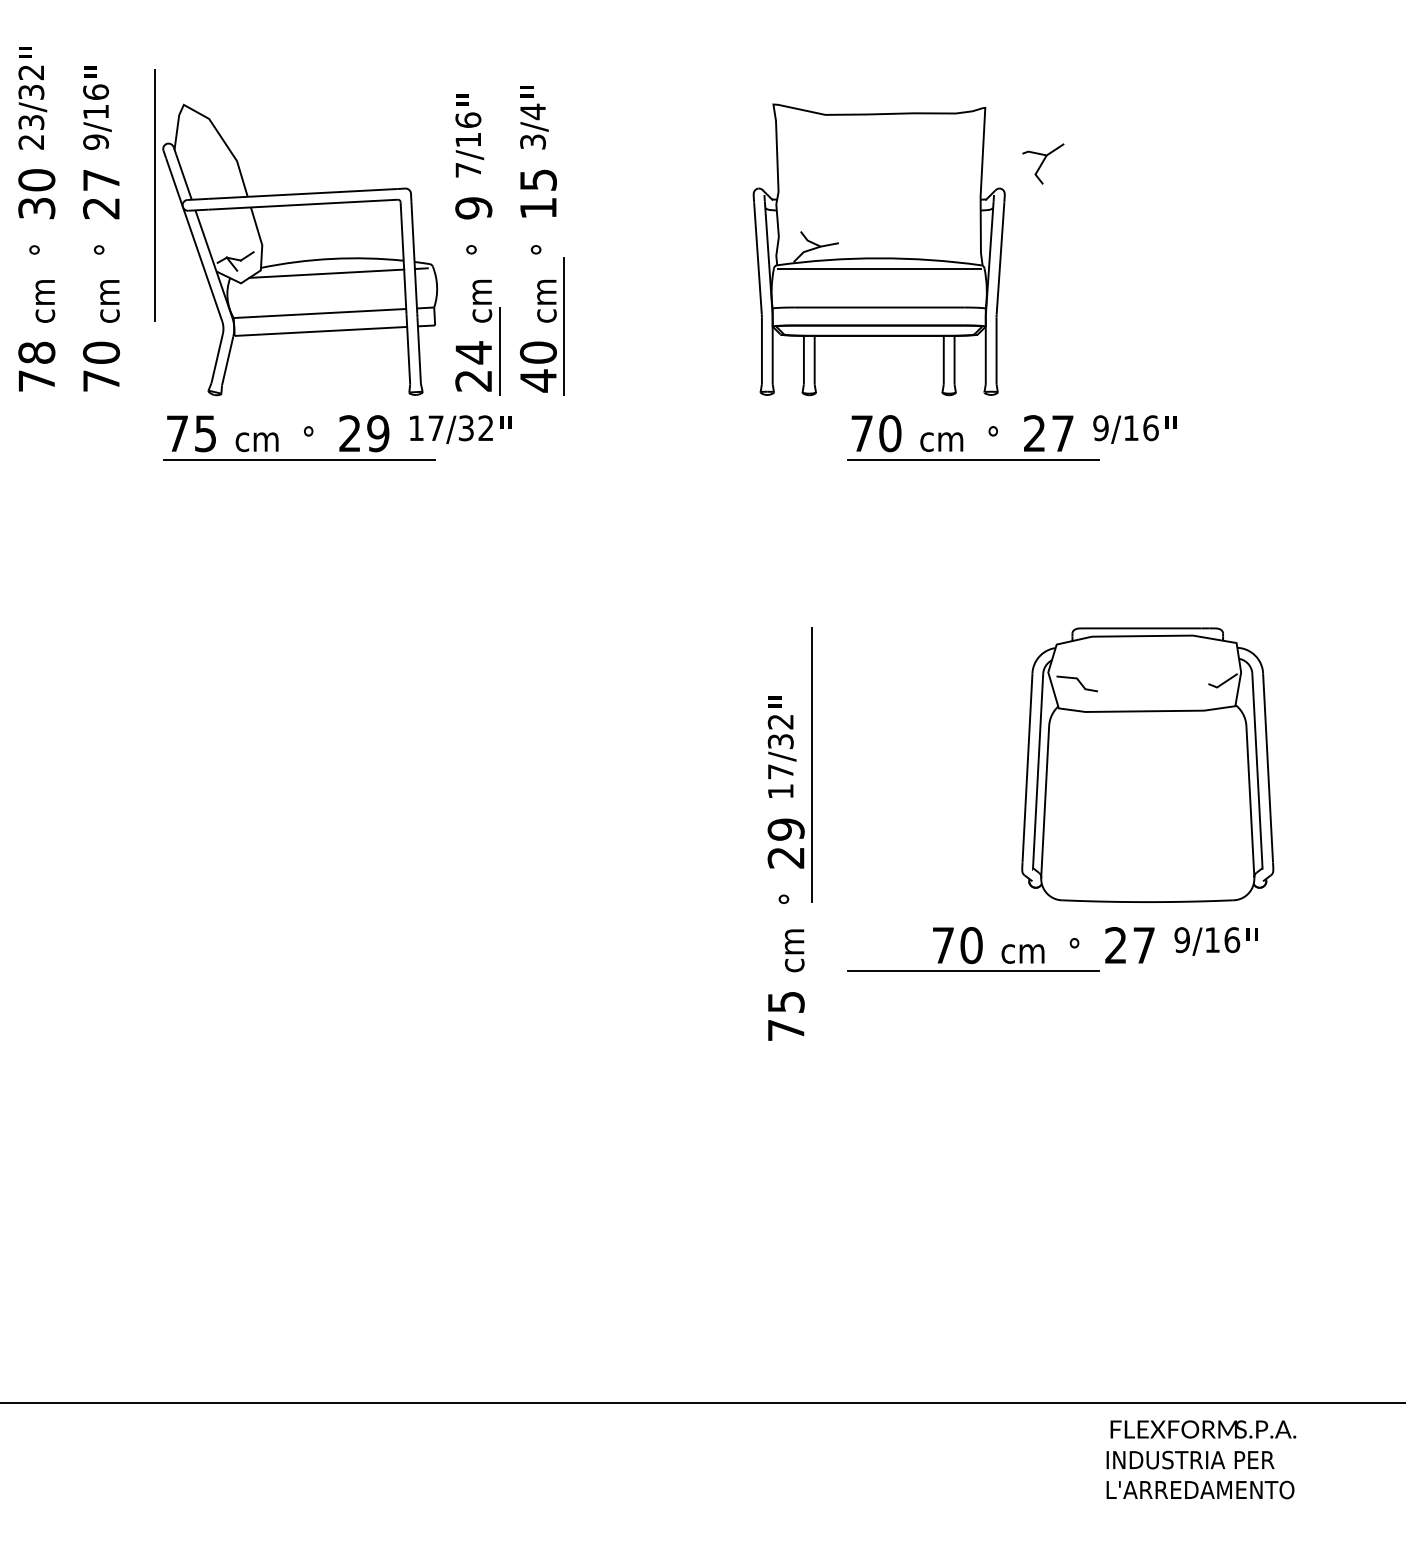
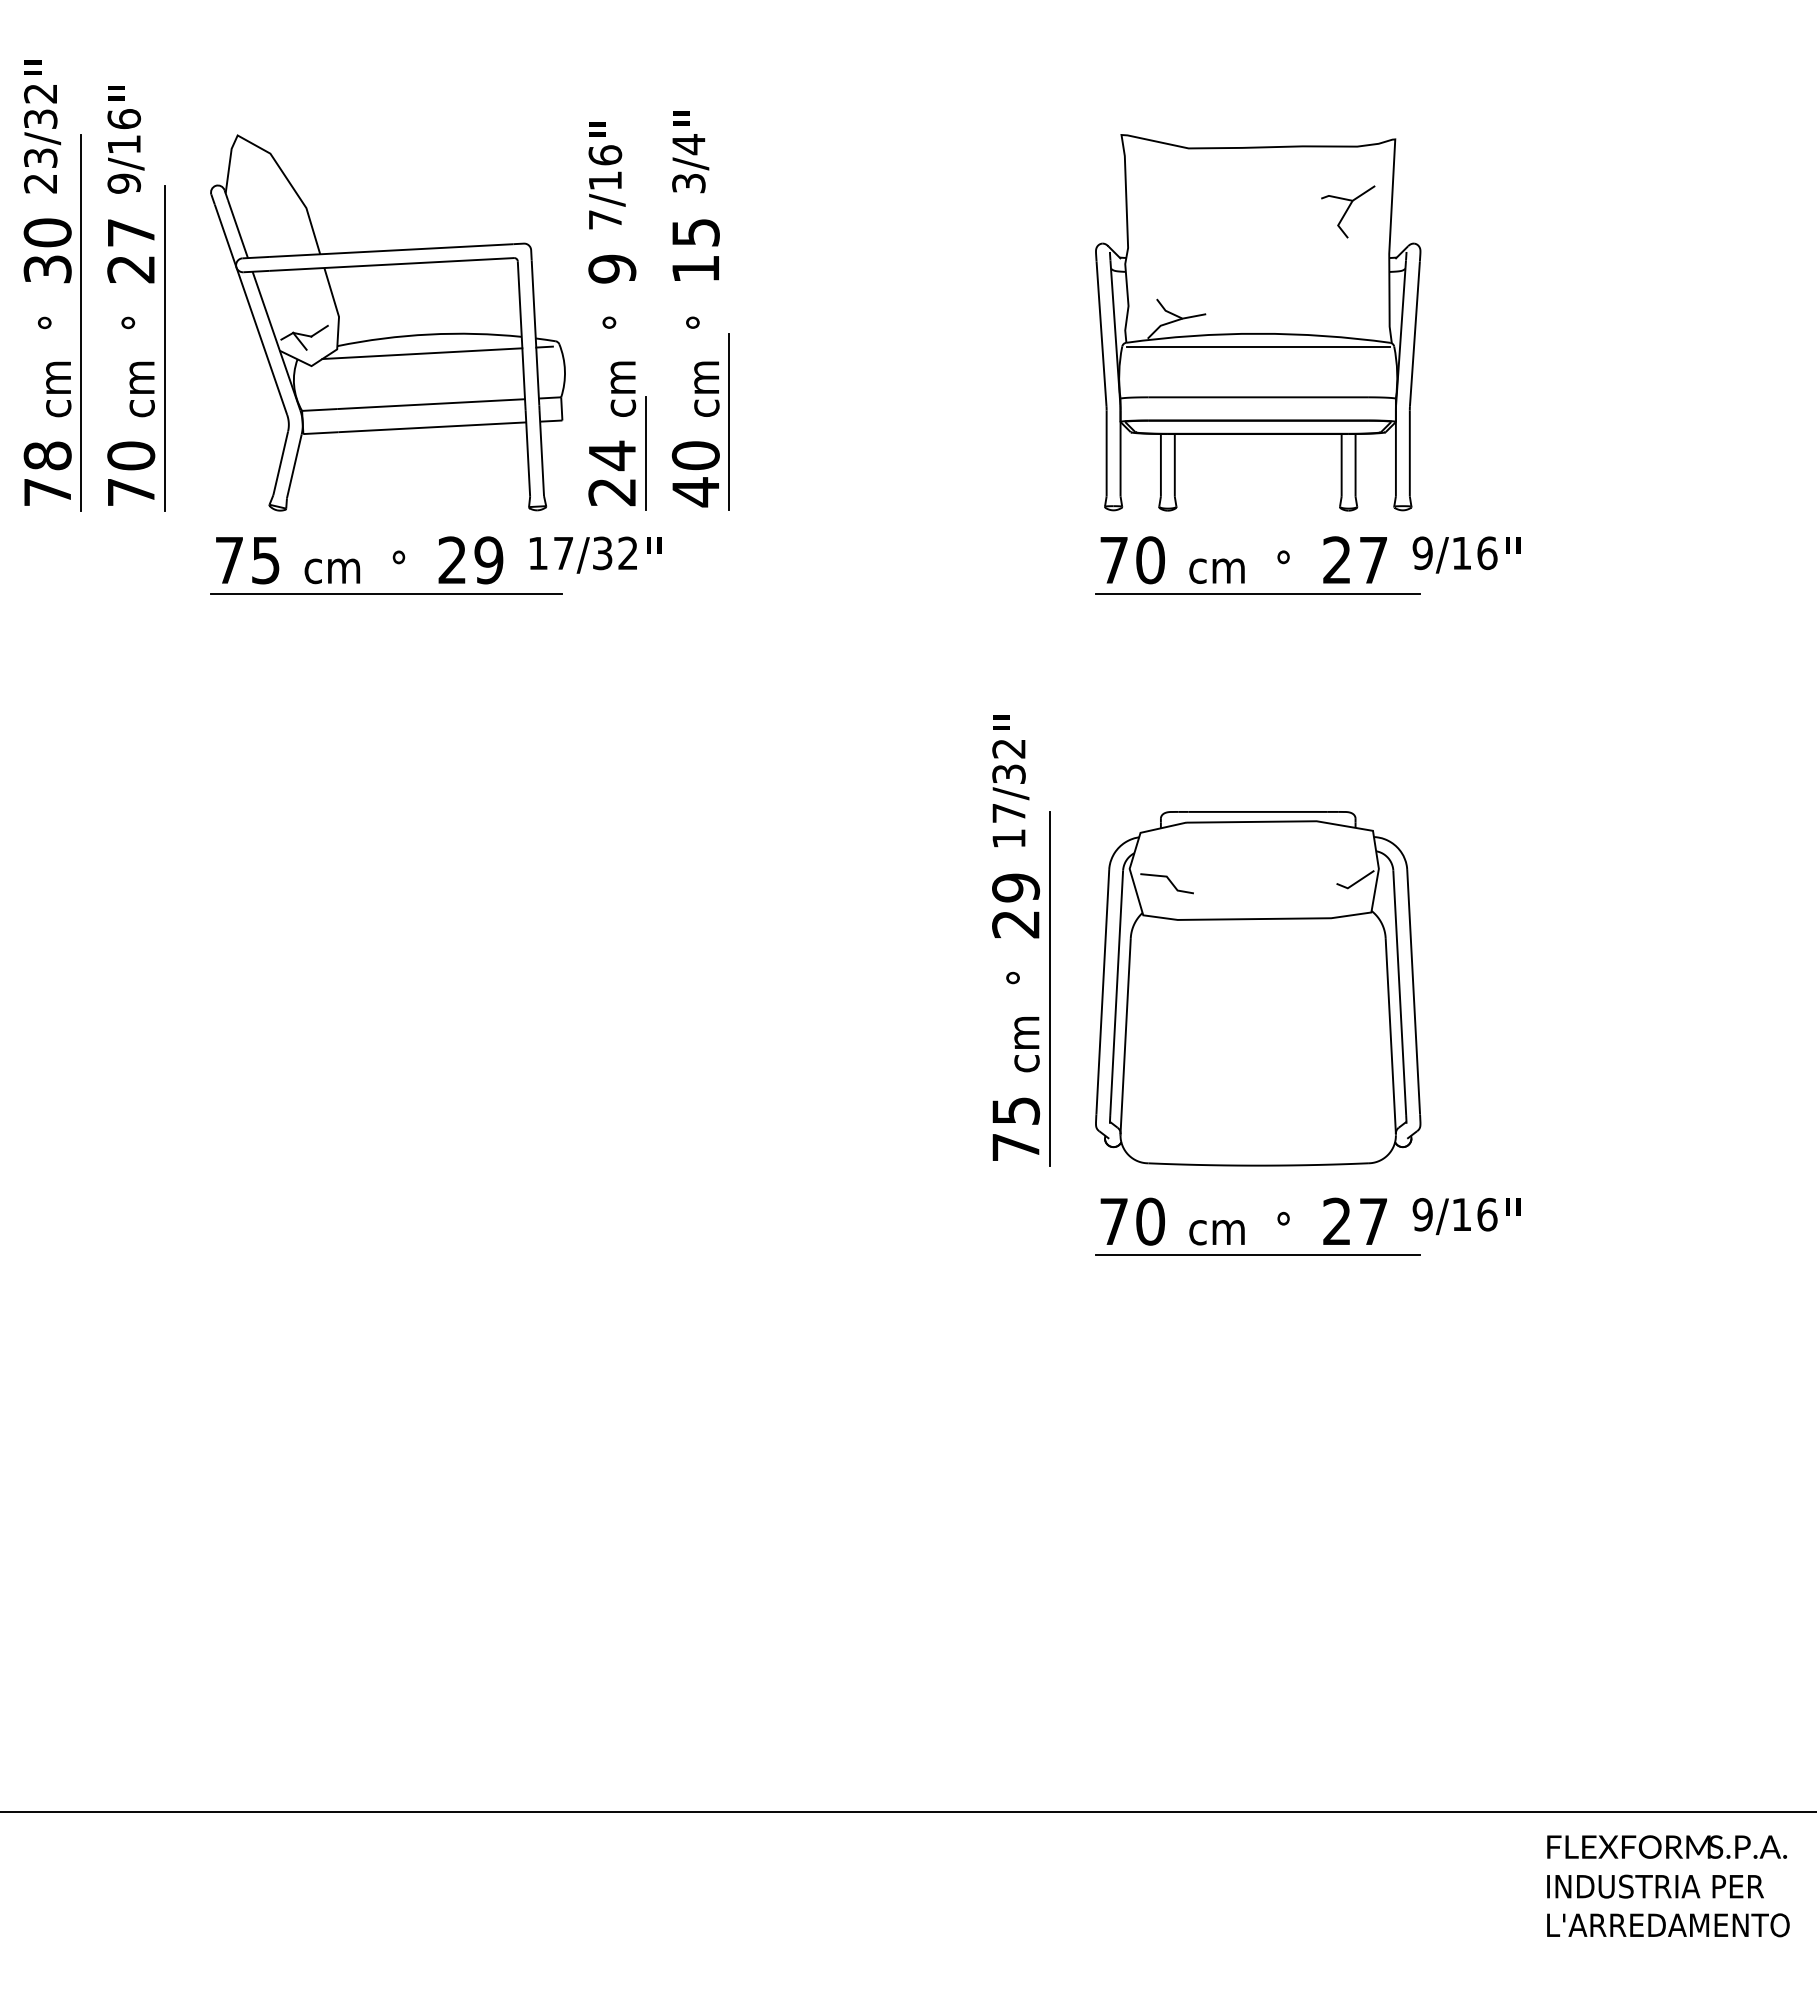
line: (154, 195) -> (164, 348), moved
line: (62, 249) -> (81, 322), added
part: (879, 249) -> (1258, 322), moved
part: (1147, 765) -> (1258, 988), moved
text: (786, 867) -> (1016, 937), moved
text: (1095, 945) -> (1310, 1221), moved
text: (1202, 1429) -> (1666, 1846), moved
text: (1200, 1474) -> (1668, 1905), moved

